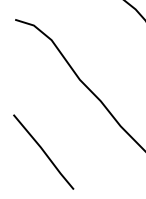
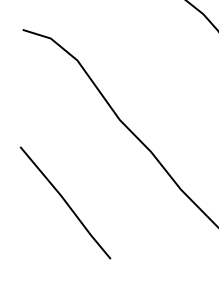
line: (43, 151) -> (65, 202), moved

